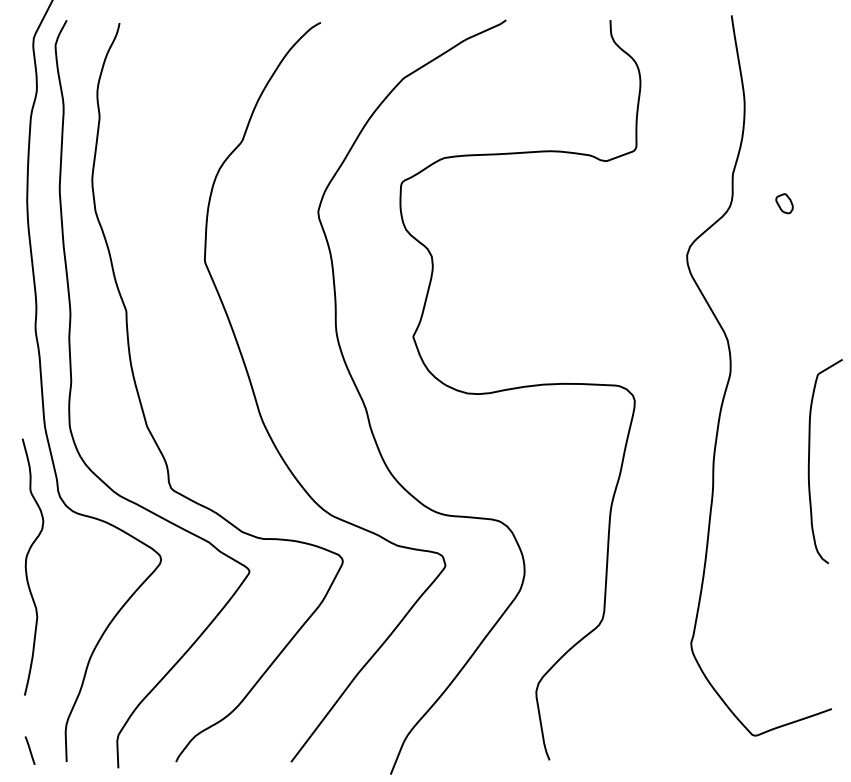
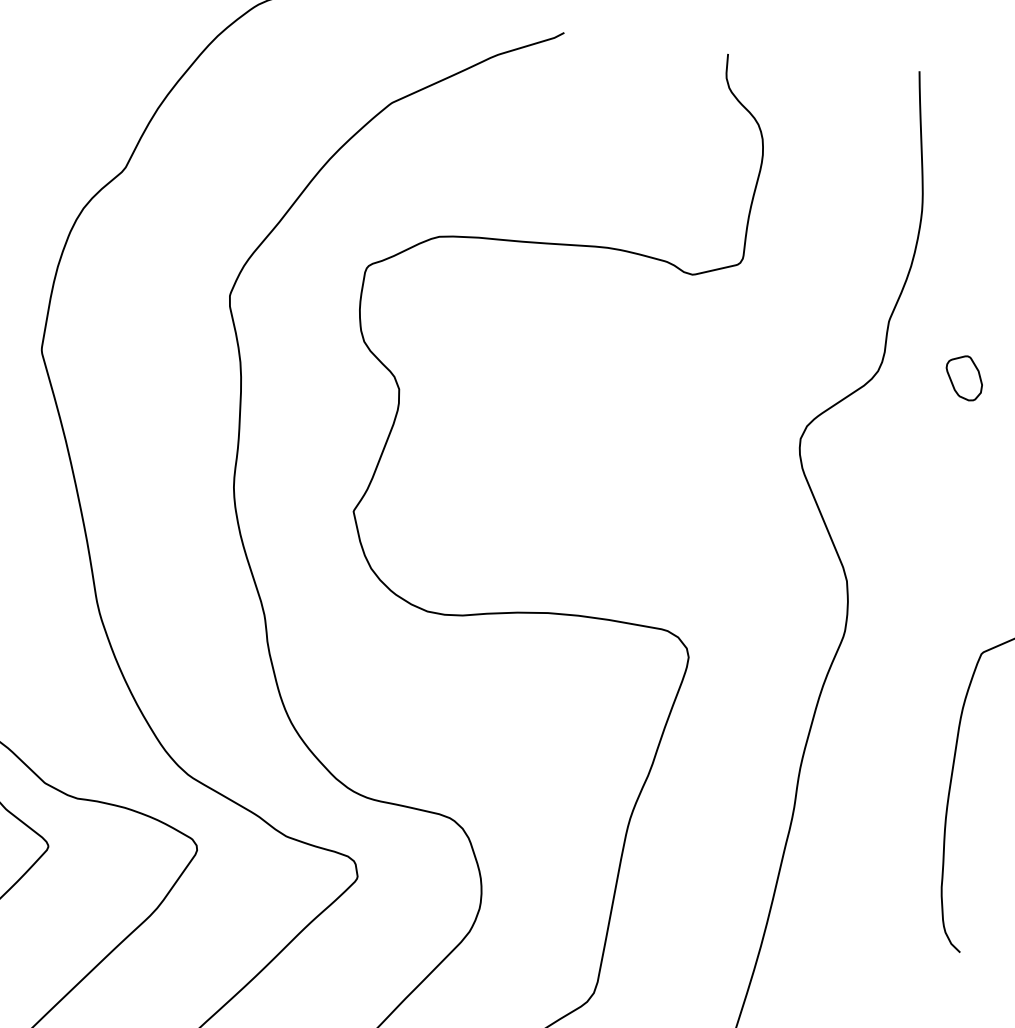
part: (784, 203) -> (964, 377), size x1.43

